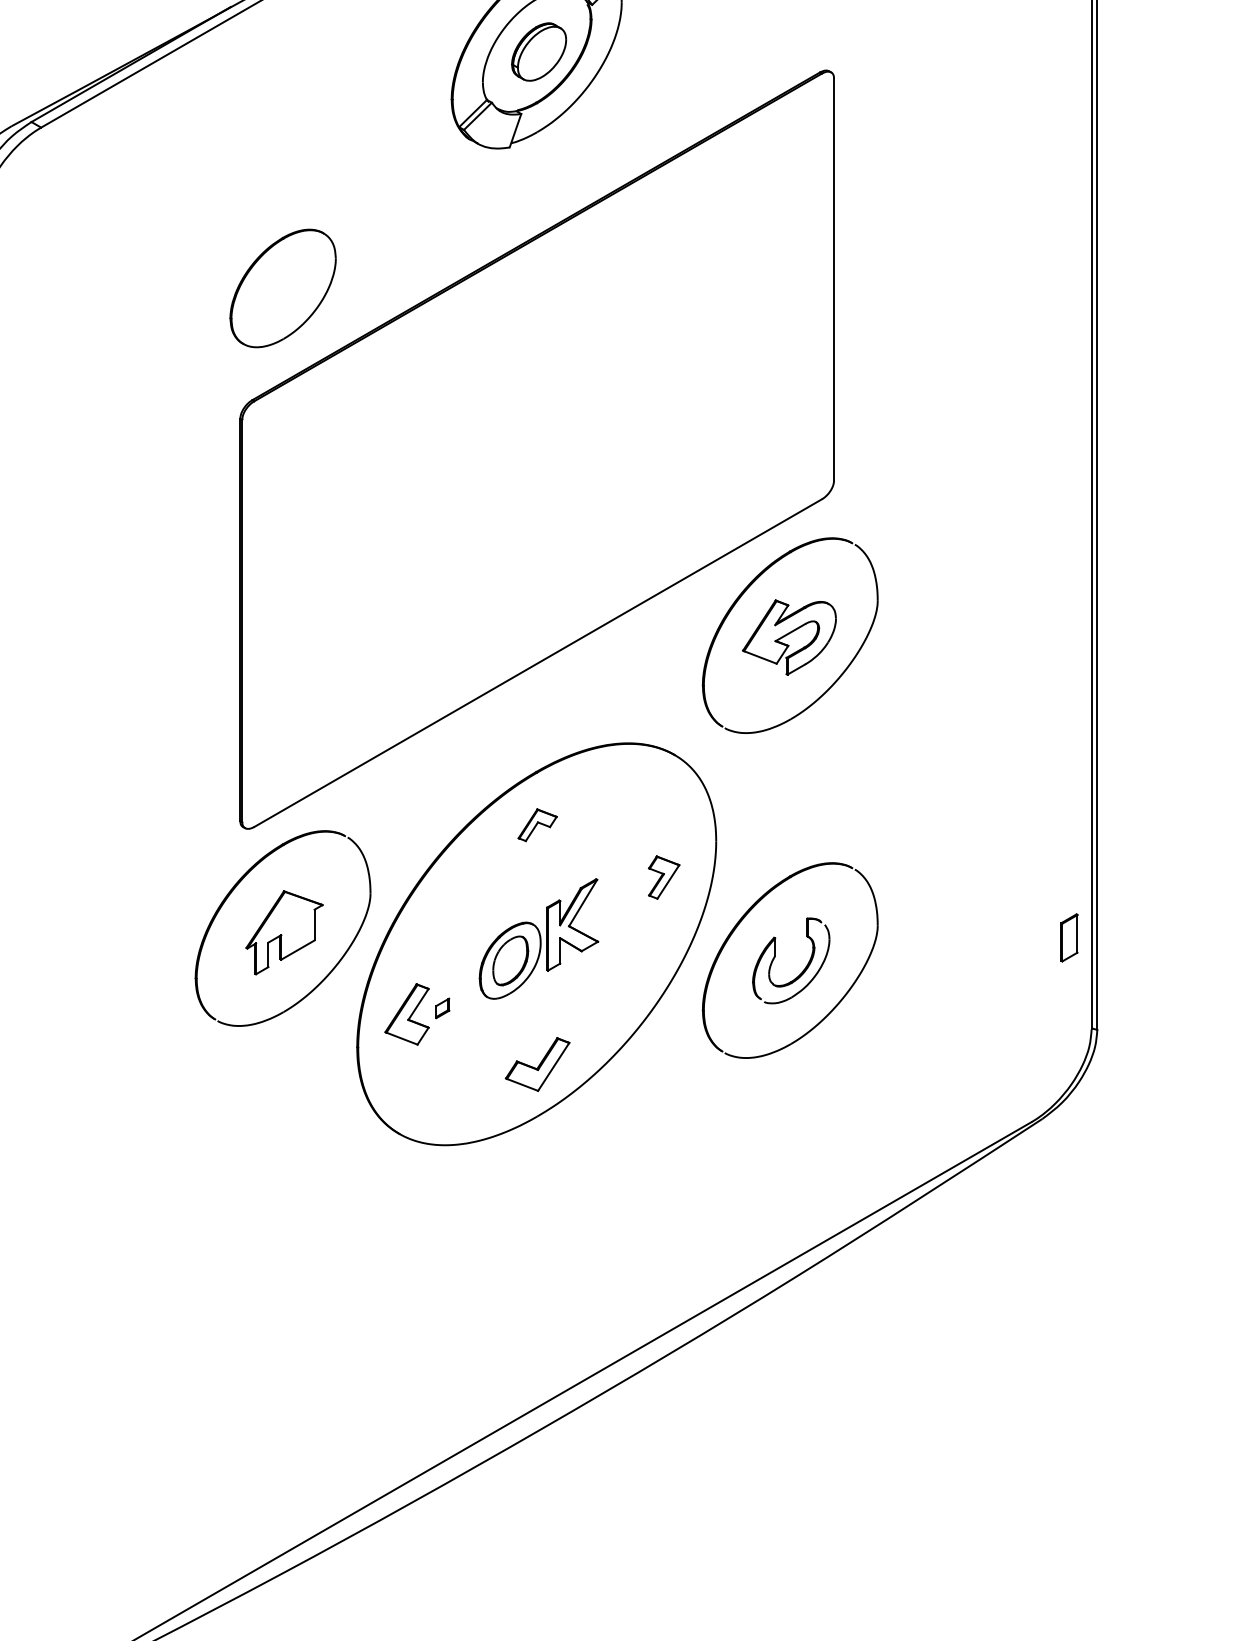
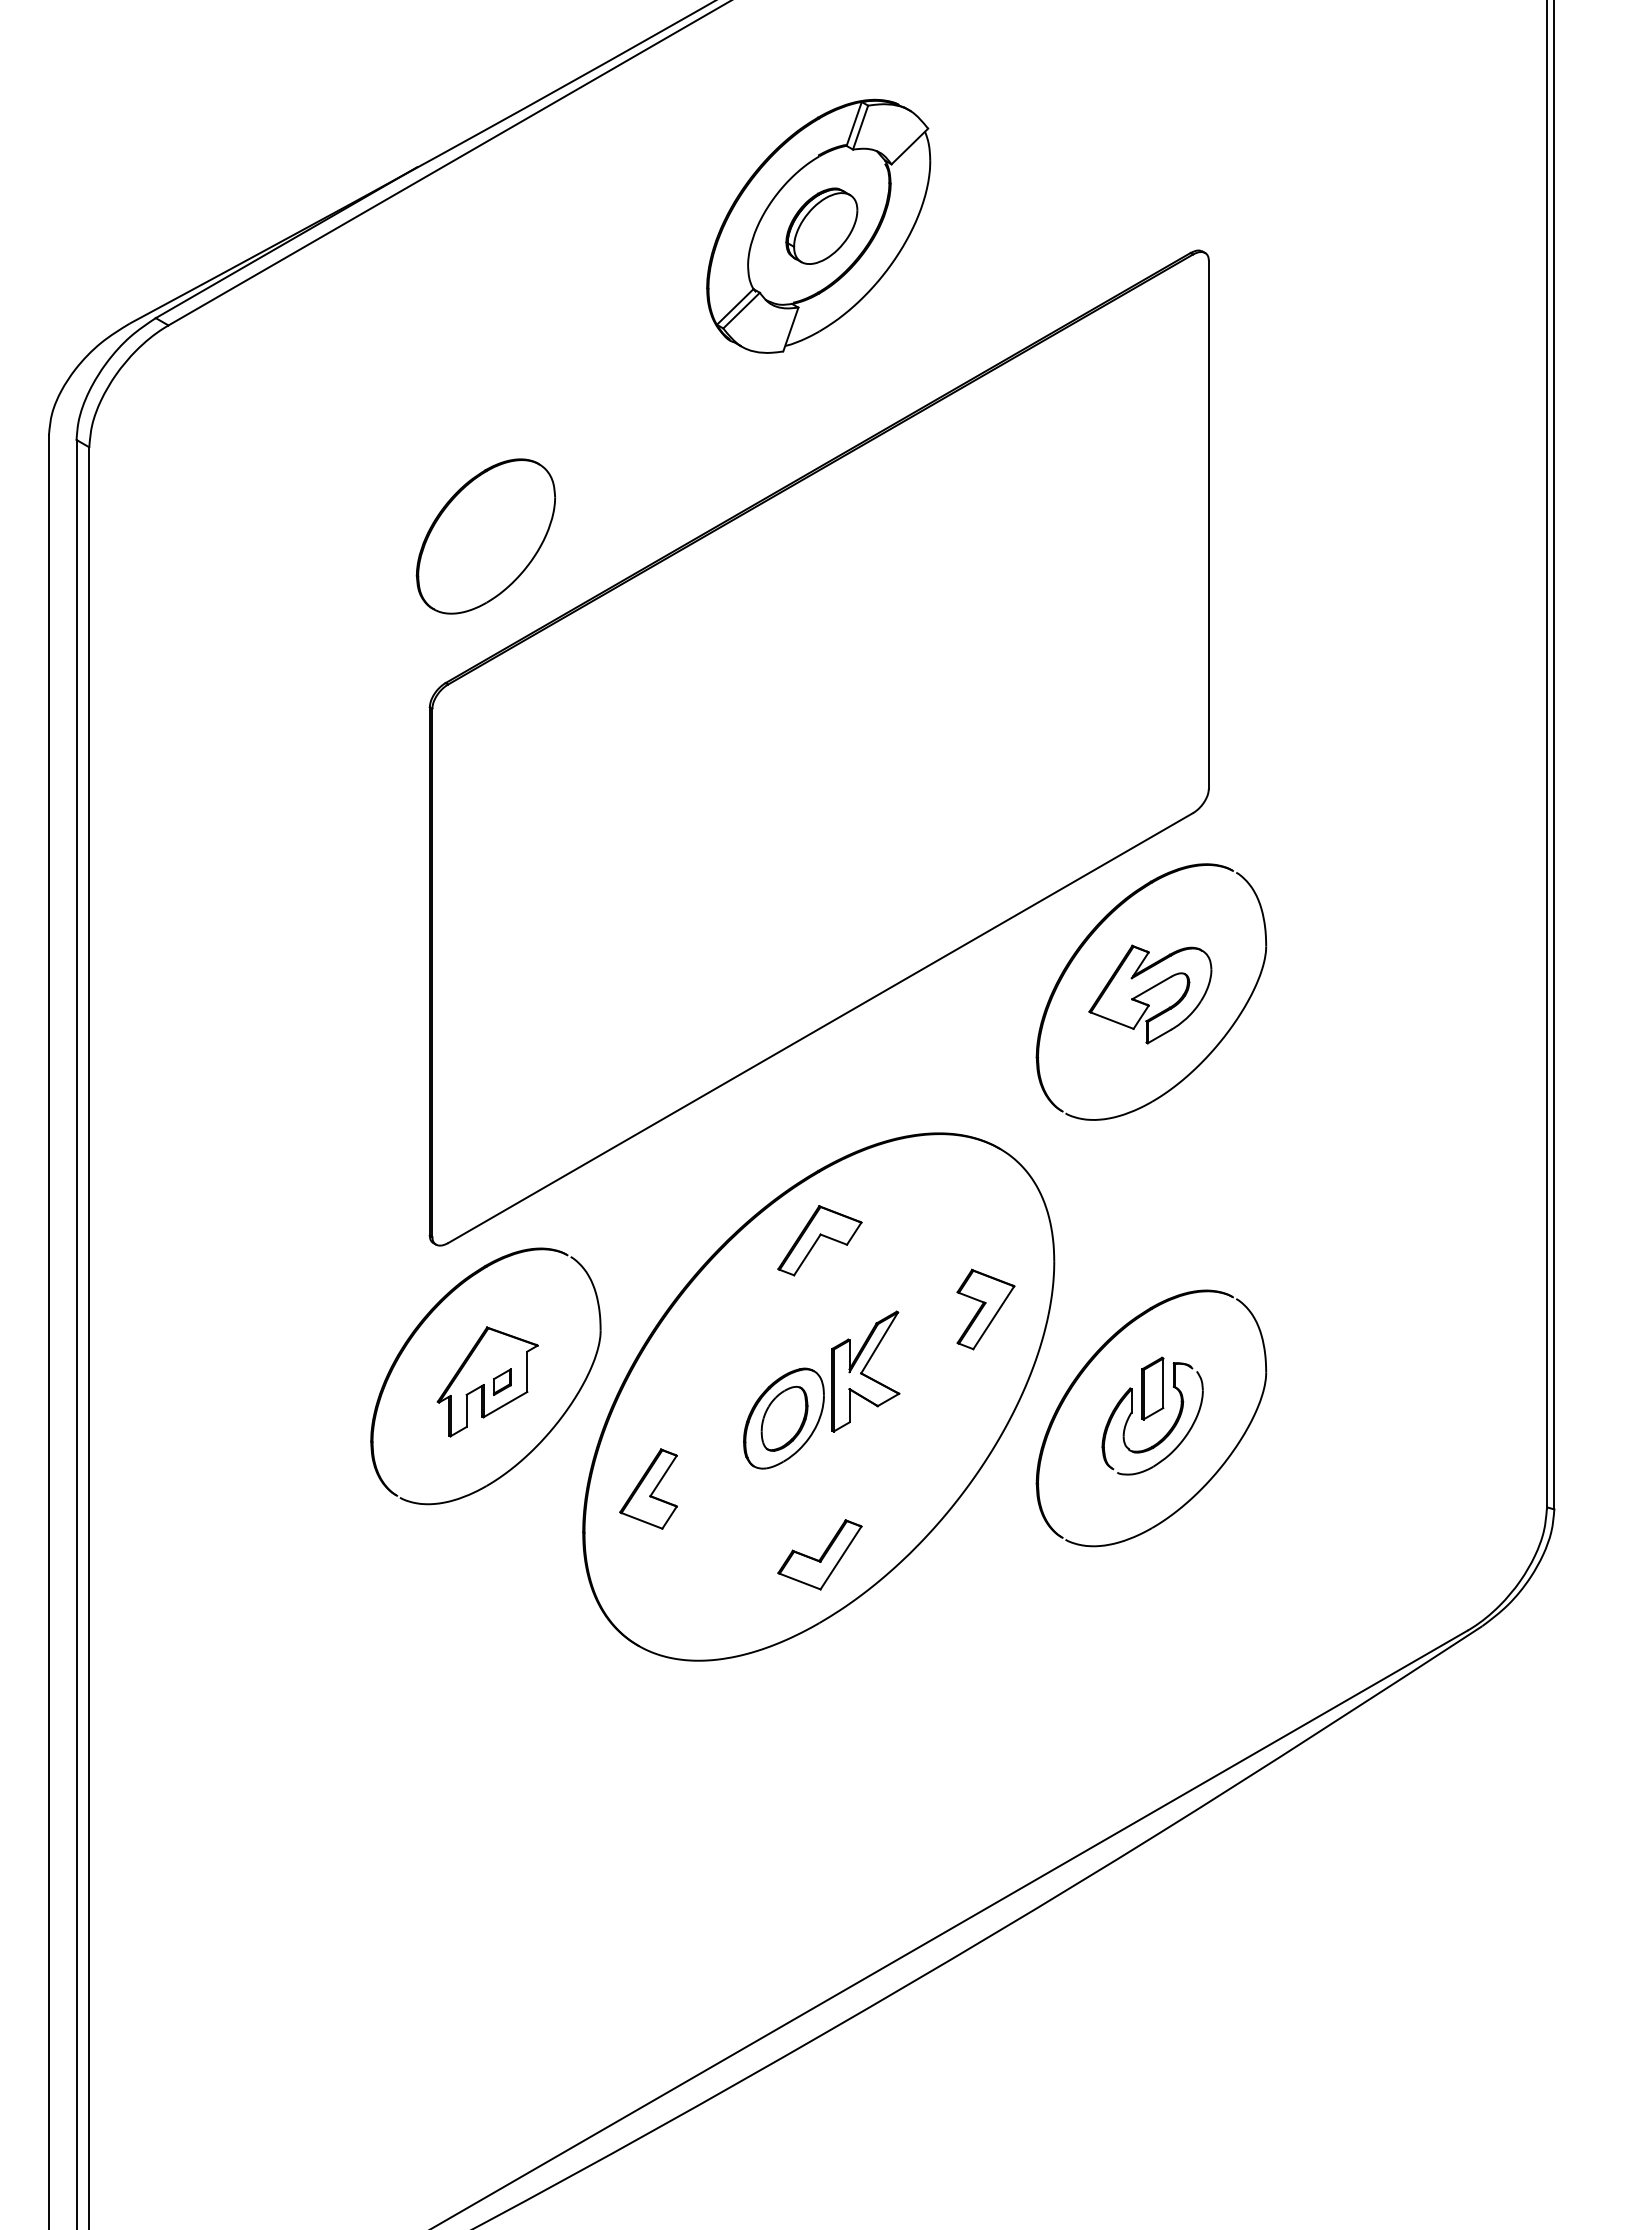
part: (537, 824) -> (819, 1240), size x1.67
part: (663, 877) -> (985, 1309), size x1.43
part: (1069, 937) -> (1152, 1388), moved
part: (442, 1007) -> (502, 1381), moved

